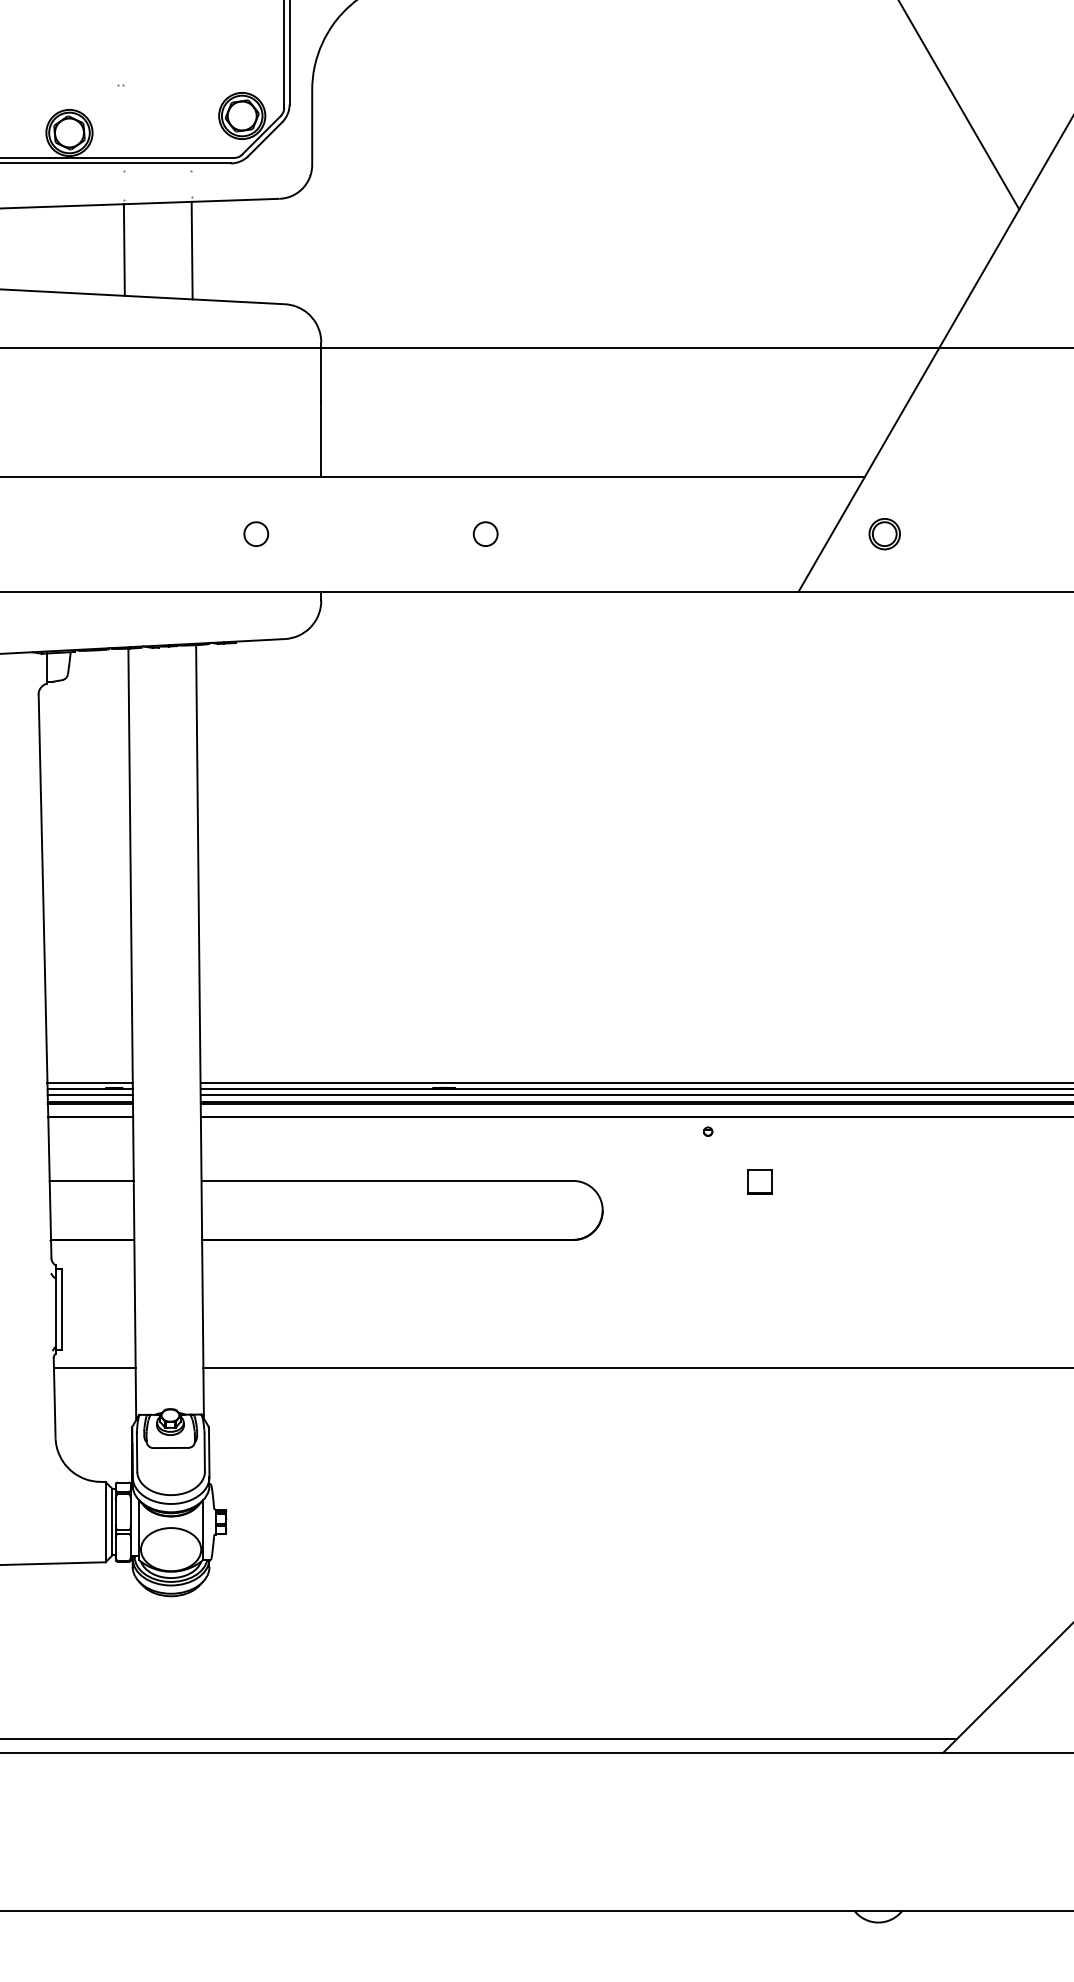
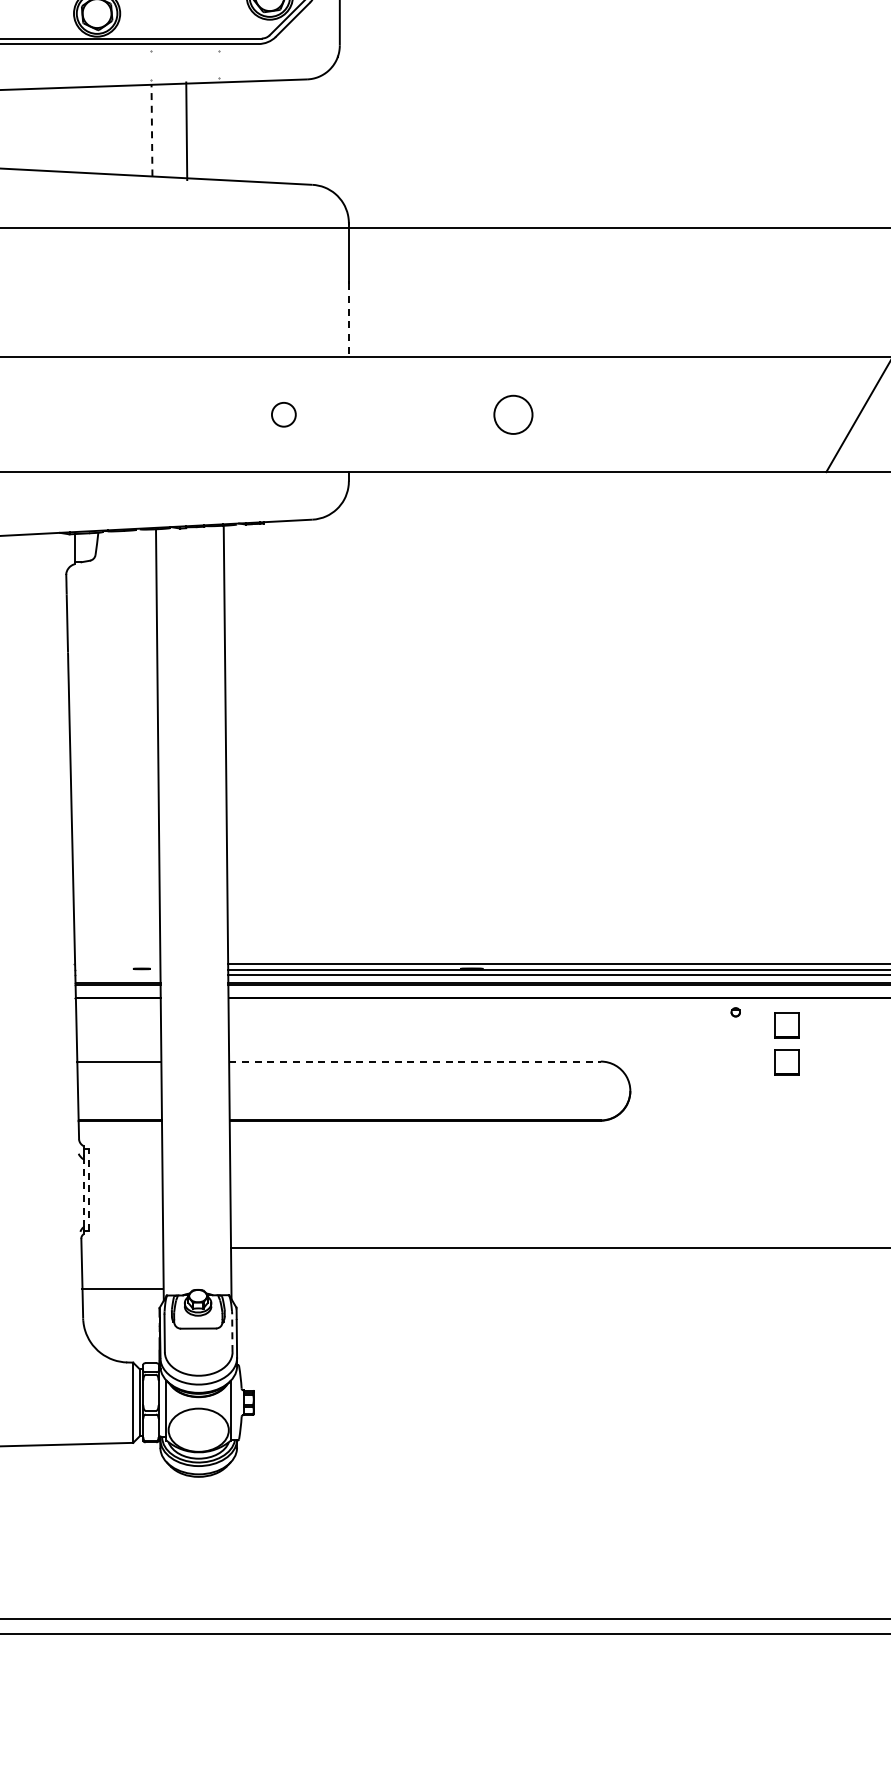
line: (124, 250) -> (152, 131), solid -> dashed
line: (191, 250) -> (186, 131), moved
line: (321, 440) -> (349, 321), solid -> dashed
circle: (485, 533) -> (513, 414), size x1.6
line: (89, 1083) -> (117, 964), removed
line: (89, 1089) -> (117, 970), removed
line: (89, 1094) -> (117, 975), removed
part: (759, 1144) -> (787, 1025), added
line: (387, 1180) -> (415, 1061), solid -> dashed
line: (61, 1309) -> (89, 1190), solid -> dashed
line: (55, 1312) -> (83, 1193), solid -> dashed
line: (94, 1367) -> (122, 1289), moved
line: (204, 1452) -> (232, 1333), solid -> dashed

